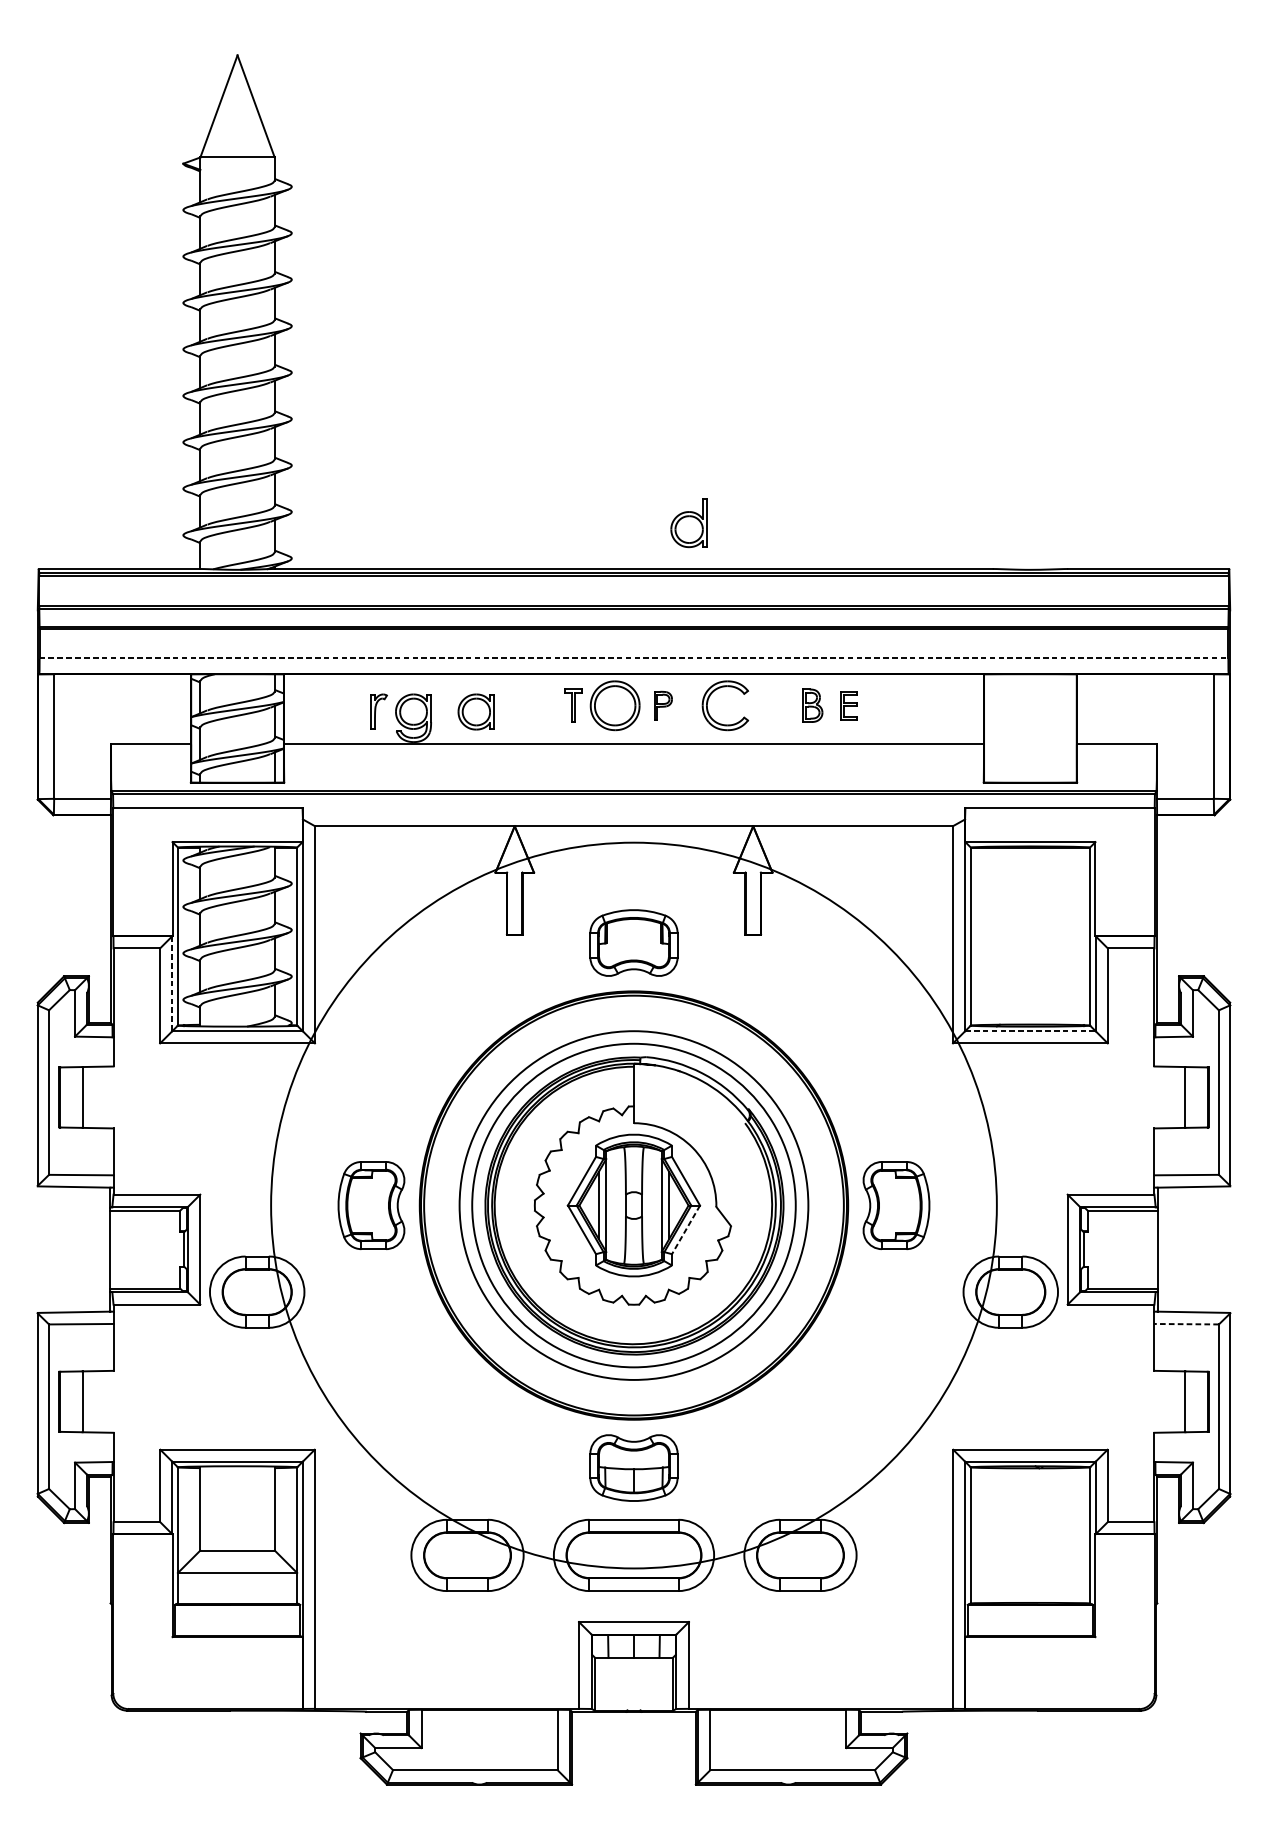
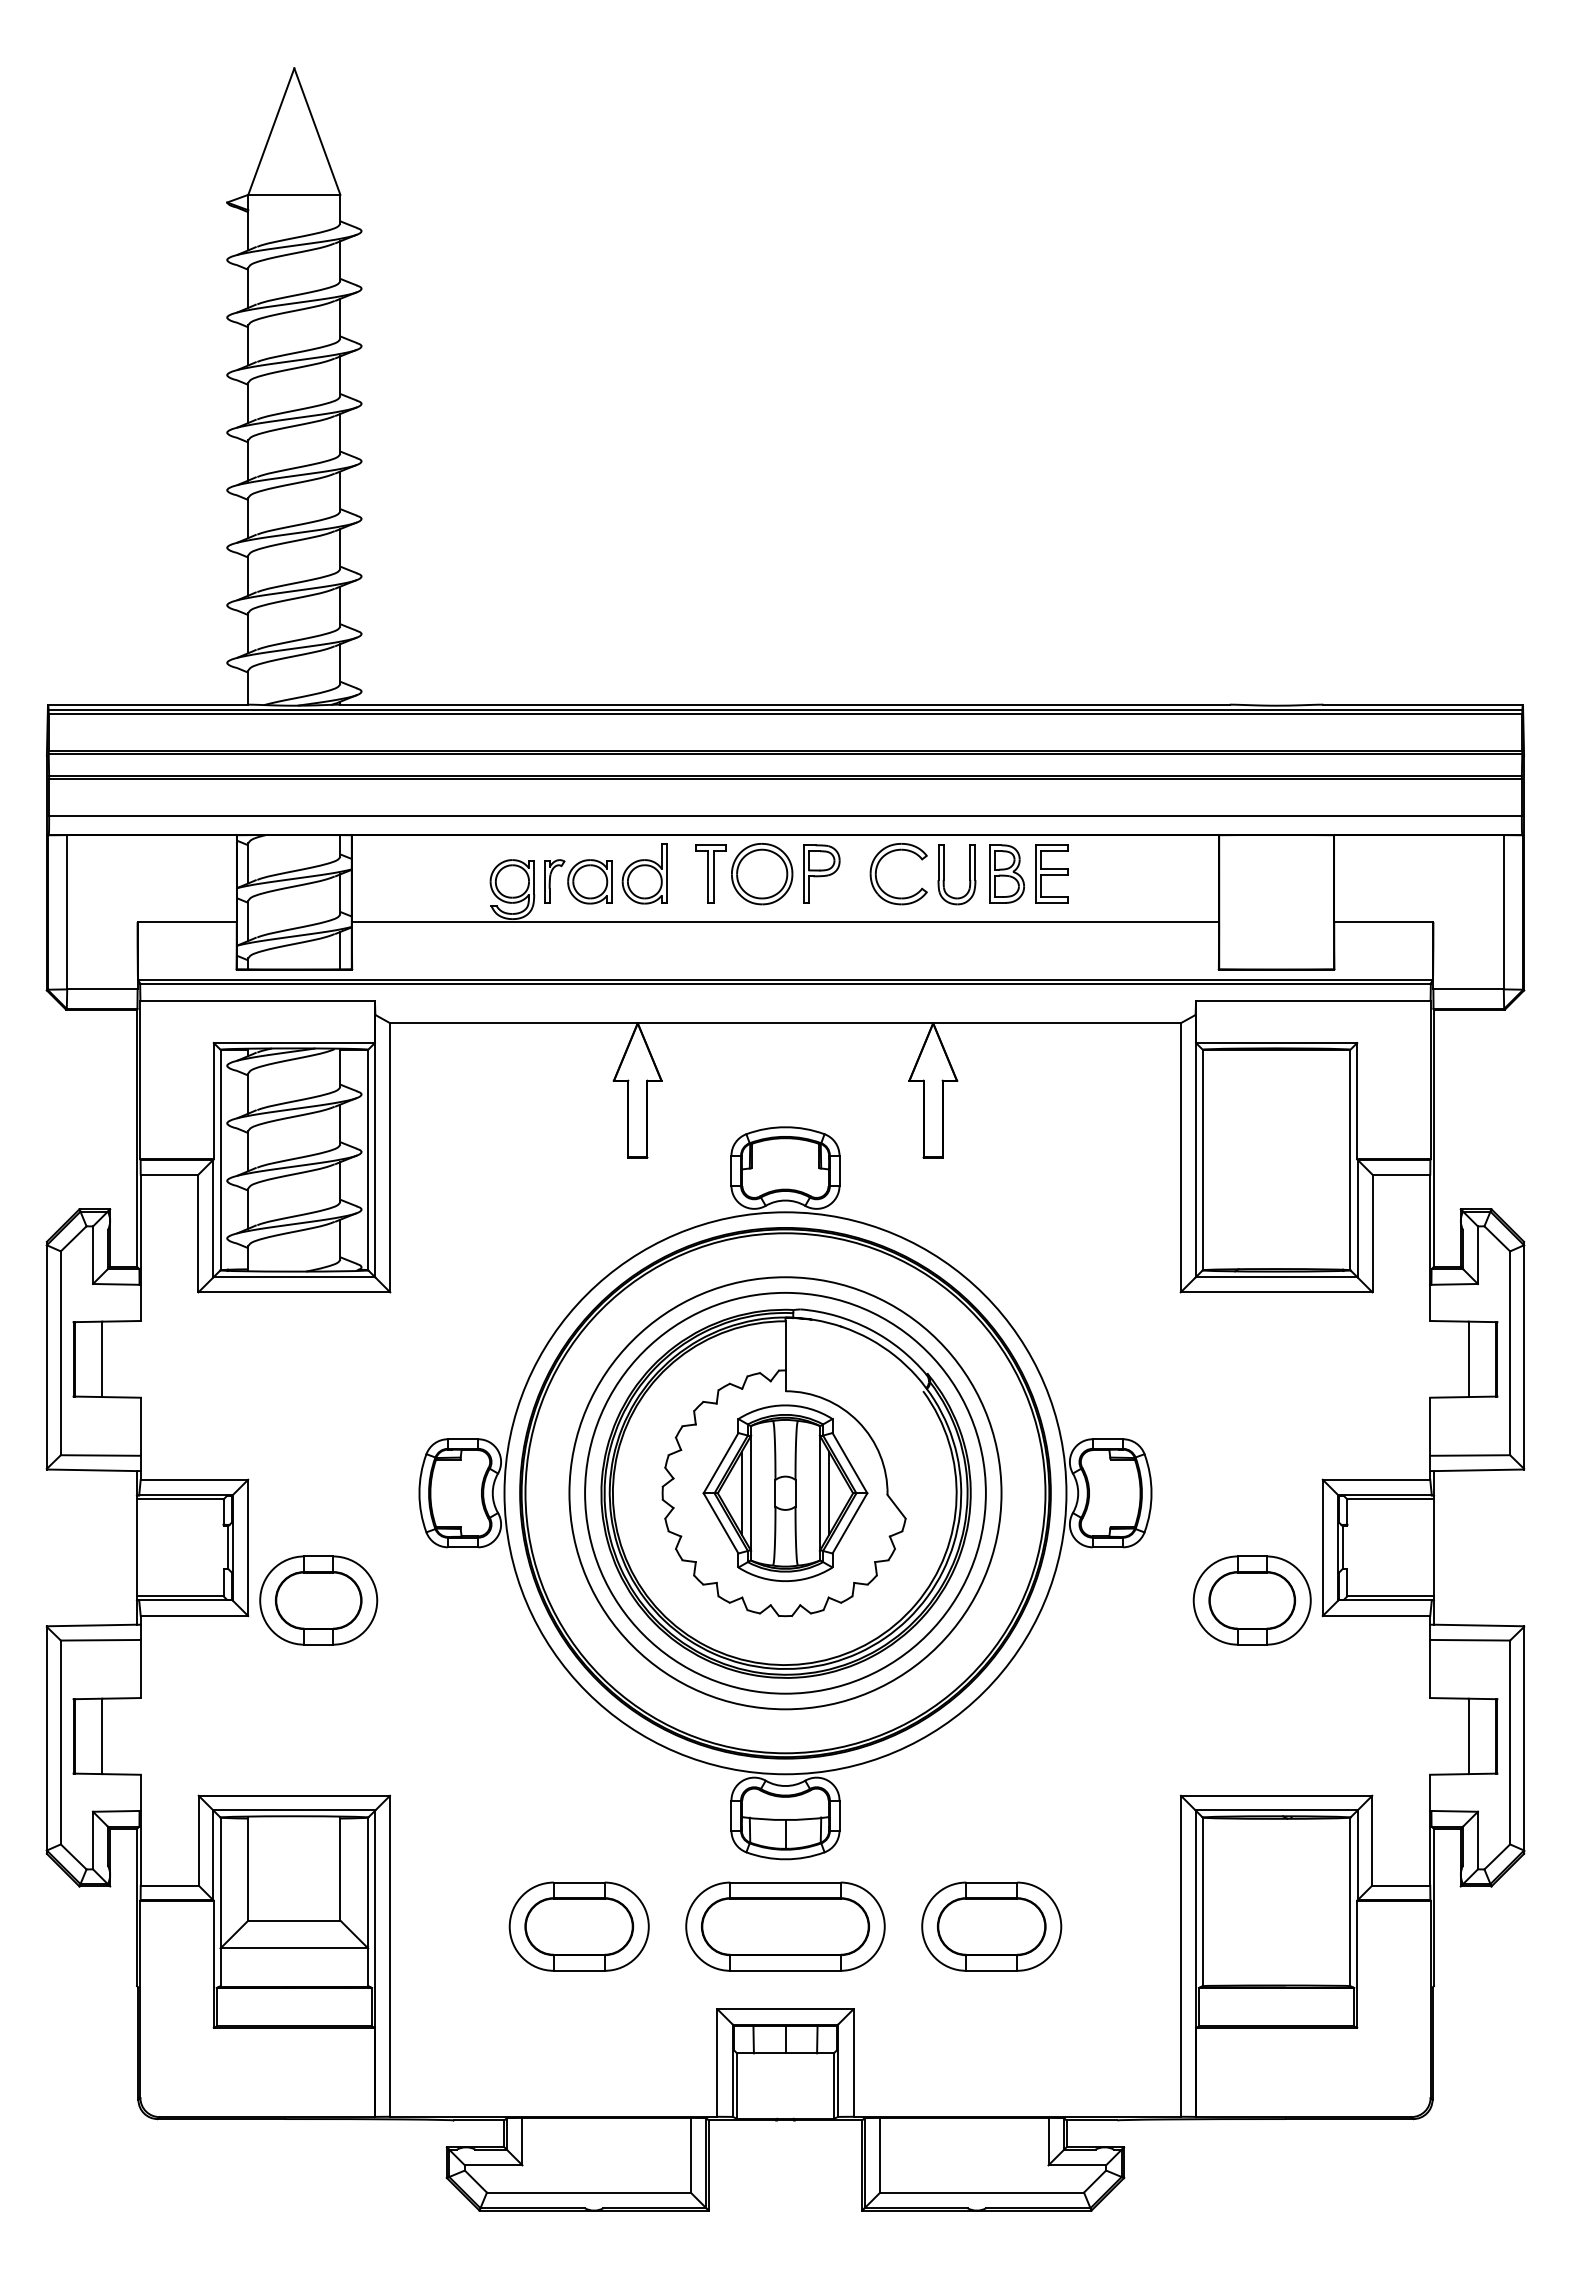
part: (688, 522) -> (644, 873), moved
line: (634, 658) -> (785, 815), dashed -> solid
part: (573, 705) -> (710, 873), size x1.43
part: (663, 705) -> (821, 873), size x1.67
part: (812, 705) -> (1006, 873), size x1.43
part: (848, 705) -> (1051, 873), size x1.67
part: (762, 706) -> (944, 874), added
part: (378, 711) -> (554, 881), moved
line: (172, 983) -> (213, 1218), dashed -> solid
line: (1030, 1031) -> (1276, 1277), dashed -> solid
circle: (634, 1205) -> (785, 1493), size x0.62
line: (685, 1229) -> (849, 1523), dashed -> solid
line: (1186, 1324) -> (1470, 1640), dashed -> solid

